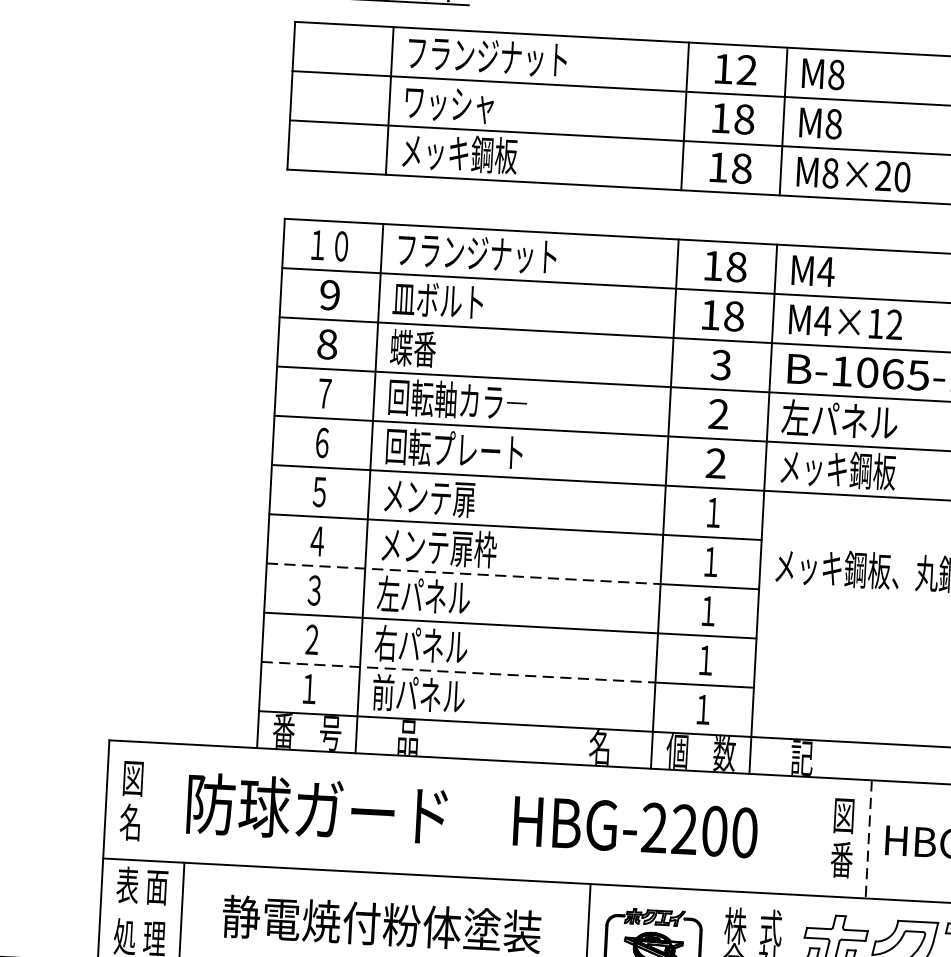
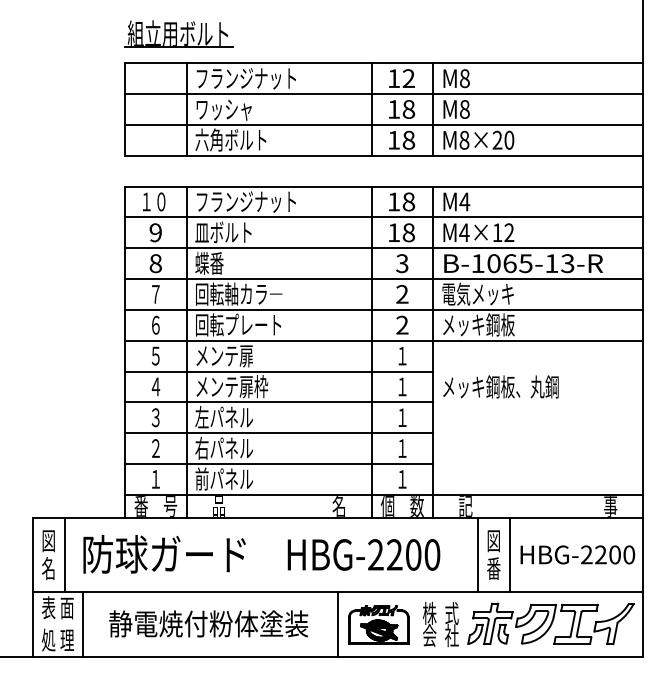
text: (458, 152) -> (231, 139), メッキ鋼板 -> 六角ボルト
text: (840, 419) -> (478, 293), 左パネル -> 電気メッキ
line: (463, 574) -> (248, 402), dashed -> solid
line: (458, 673) -> (248, 464), dashed -> solid
line: (157, 801) -> (64, 554), added
line: (816, 835) -> (477, 554), added
line: (869, 838) -> (510, 554), dashed -> solid

